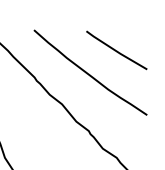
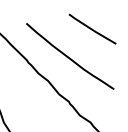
line: (116, 49) -> (92, 28), moved

